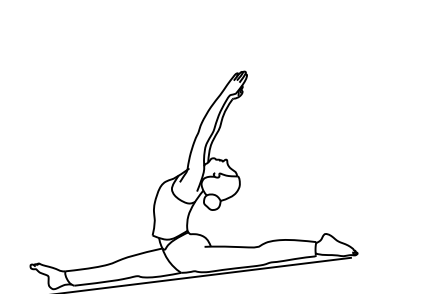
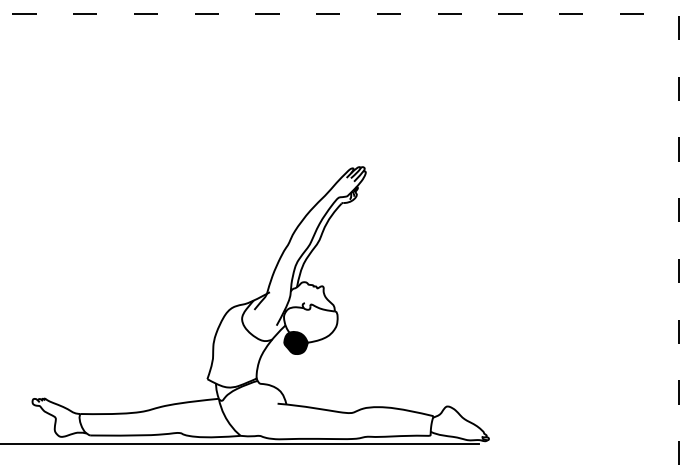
fill: (211, 201) -> (295, 342), added

